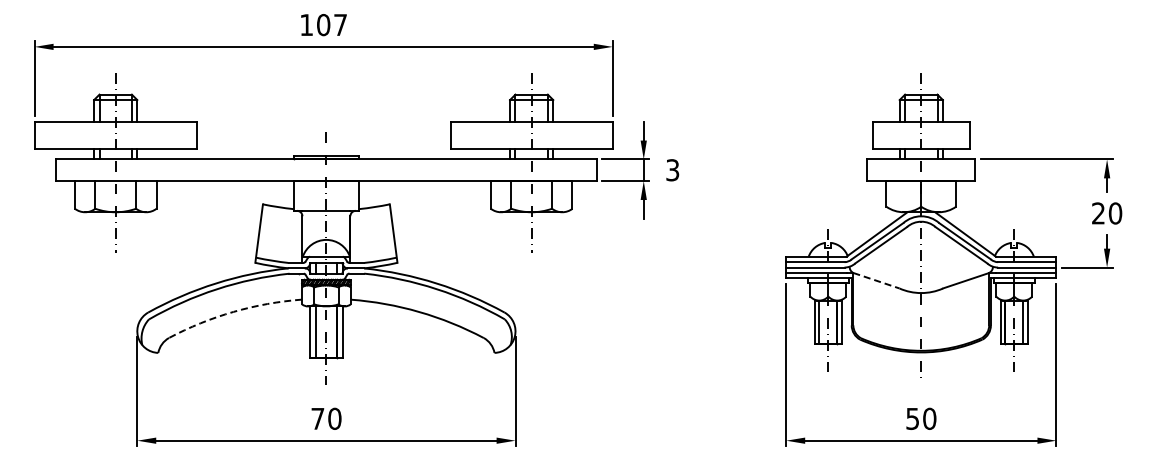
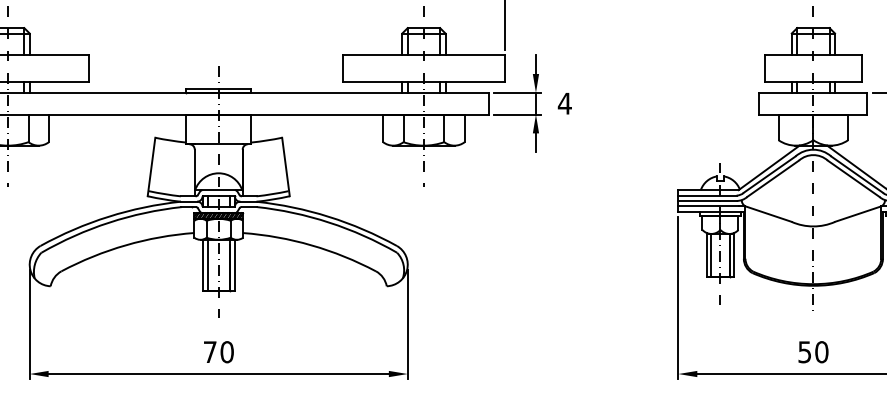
text: (672, 170) -> (564, 103), 3 -> 4
line: (876, 280) -> (768, 213), dashed -> solid
arc: (233, 311) -> (125, 244), dashed -> solid

